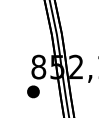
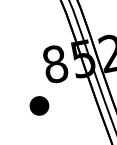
part: (33, 91) -> (39, 105), moved

